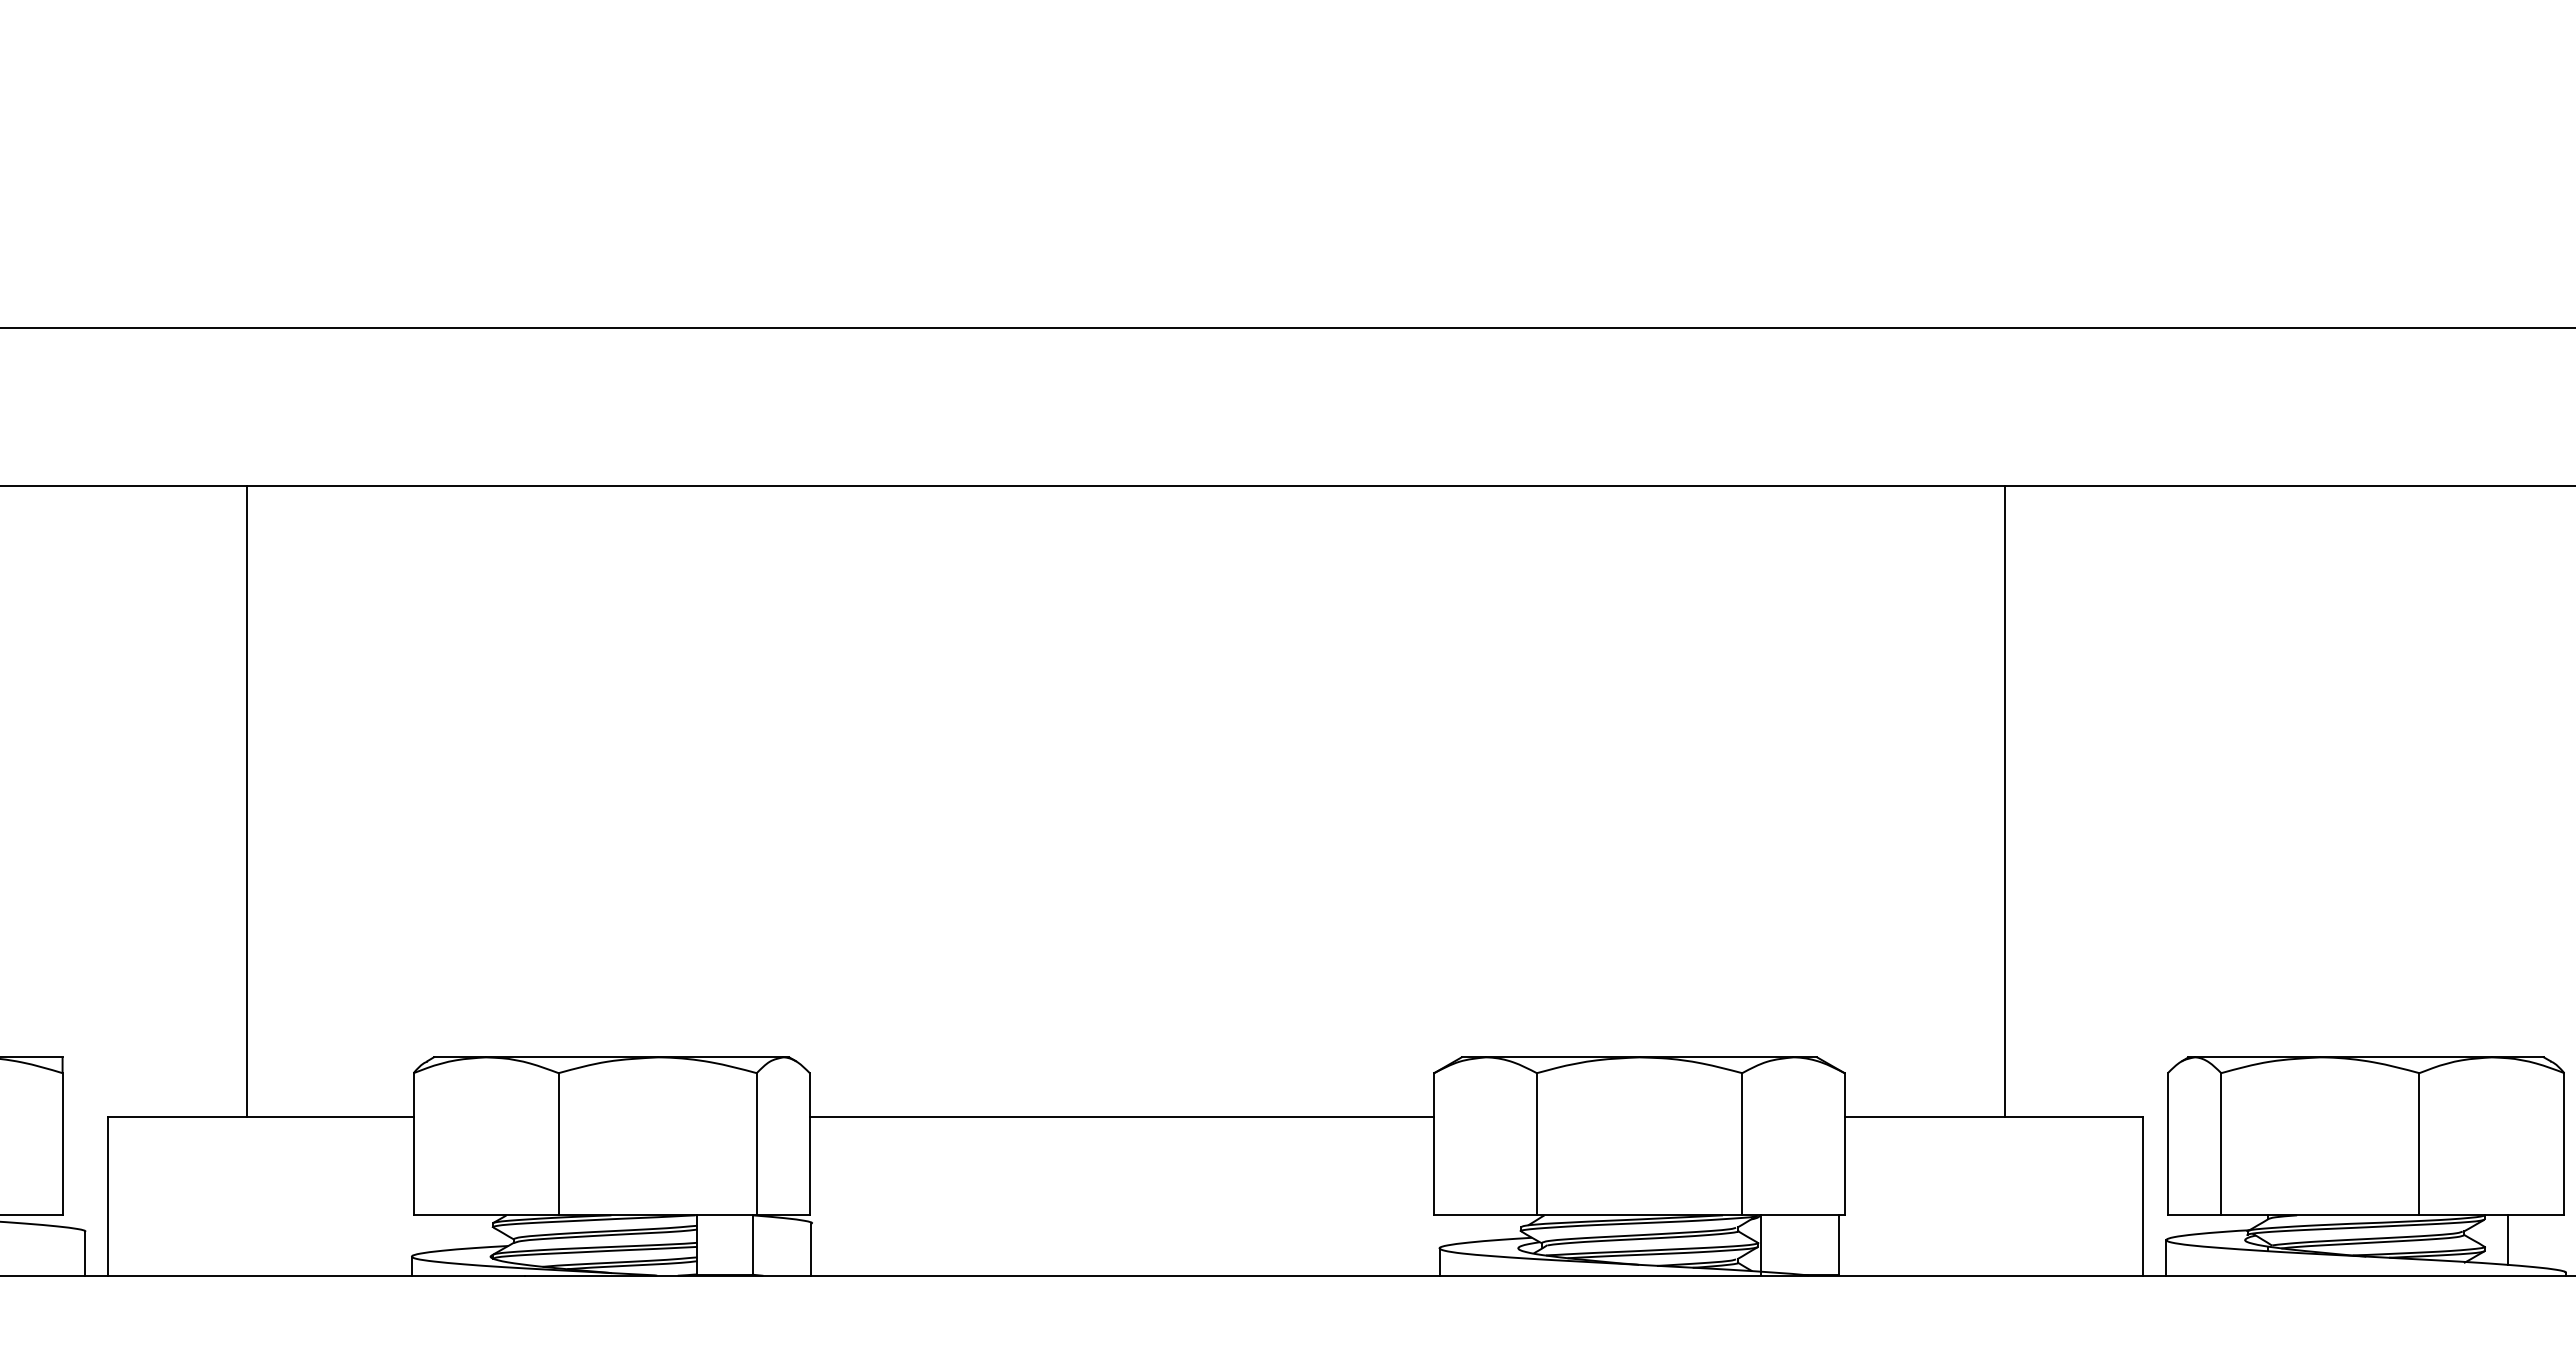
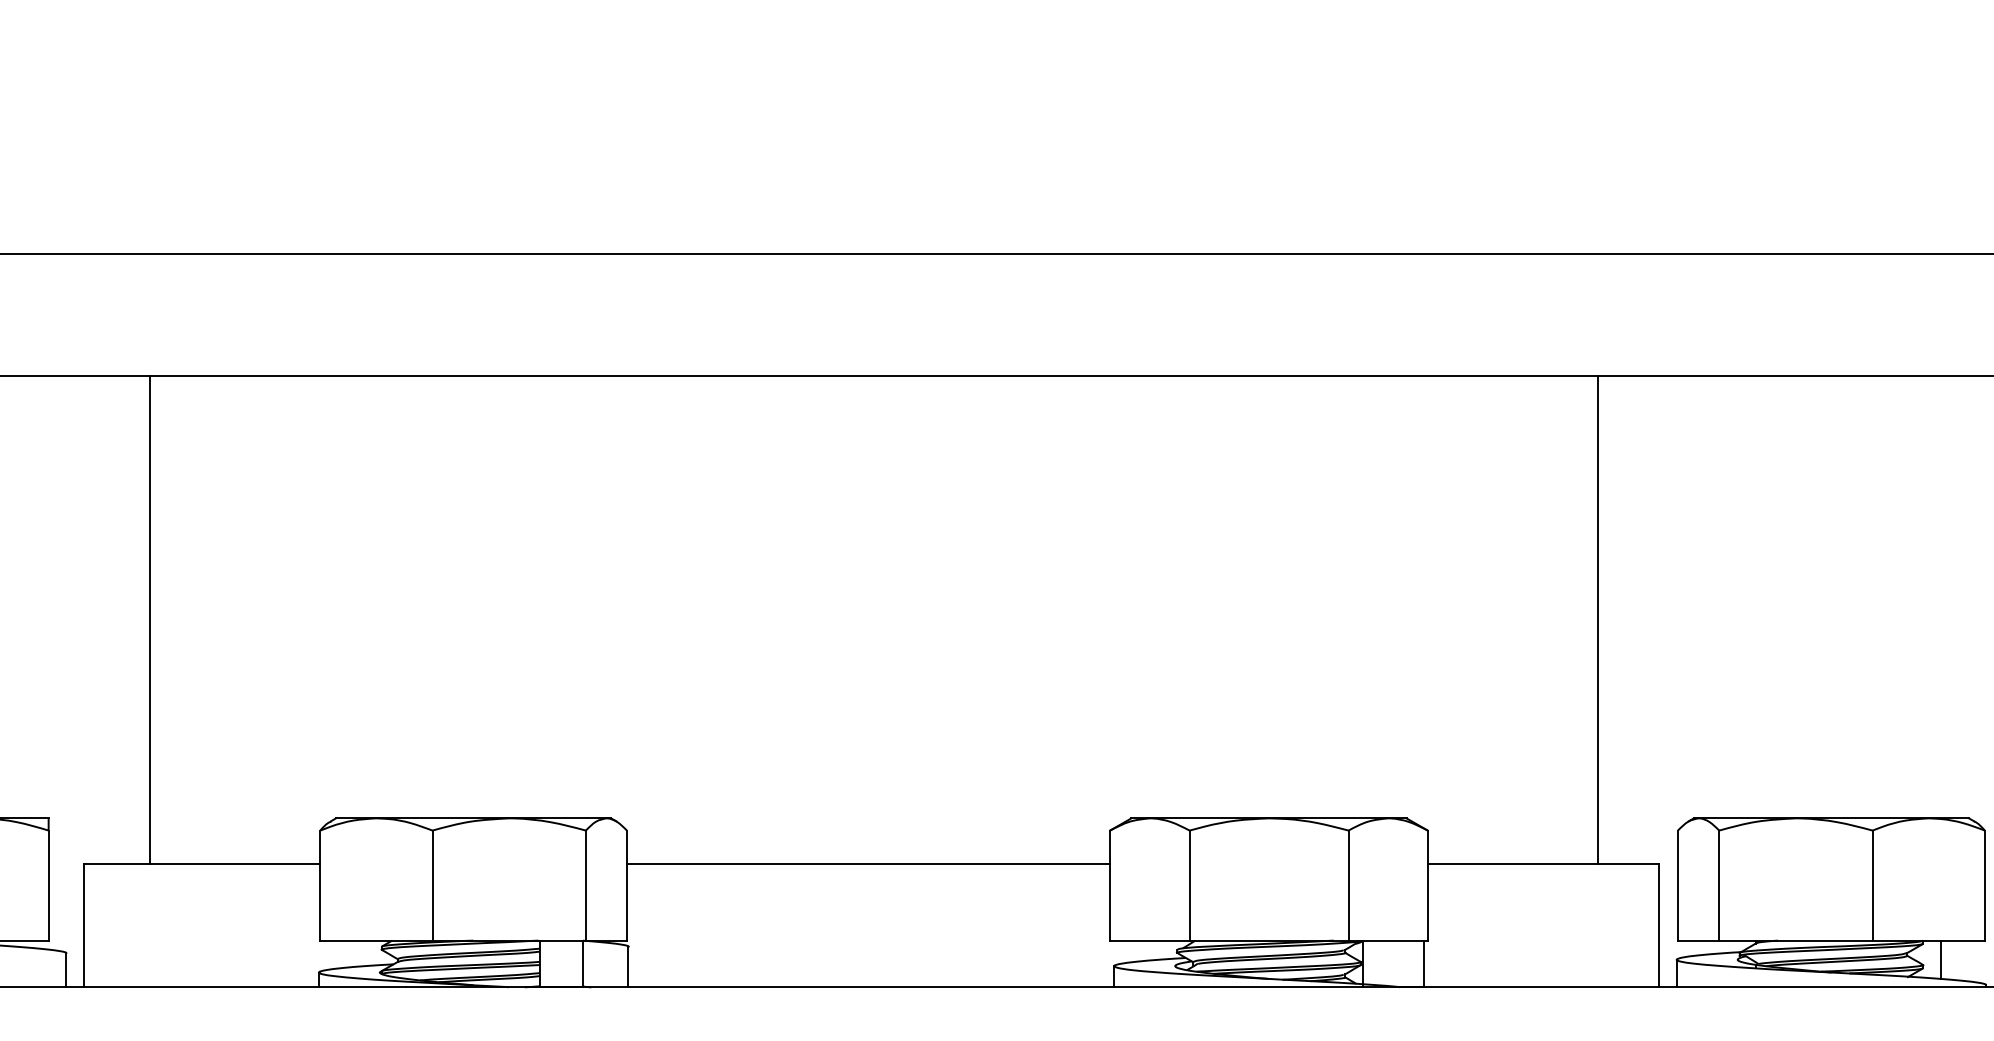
line: (246, 800) -> (149, 619), moved
line: (2004, 800) -> (1597, 619), moved

